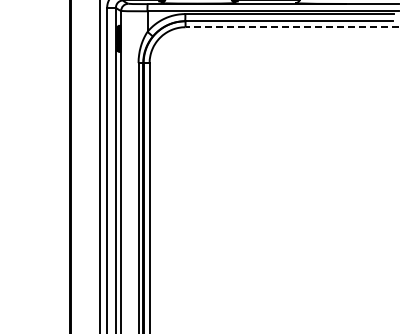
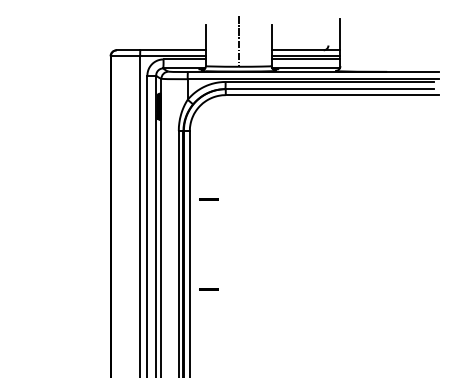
line: (292, 27) -> (332, 95), dashed -> solid
line: (168, 131) -> (208, 199), added
line: (168, 221) -> (208, 289), added

